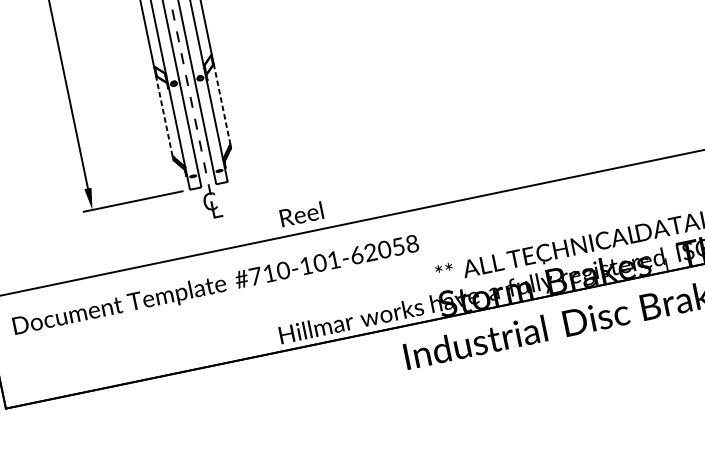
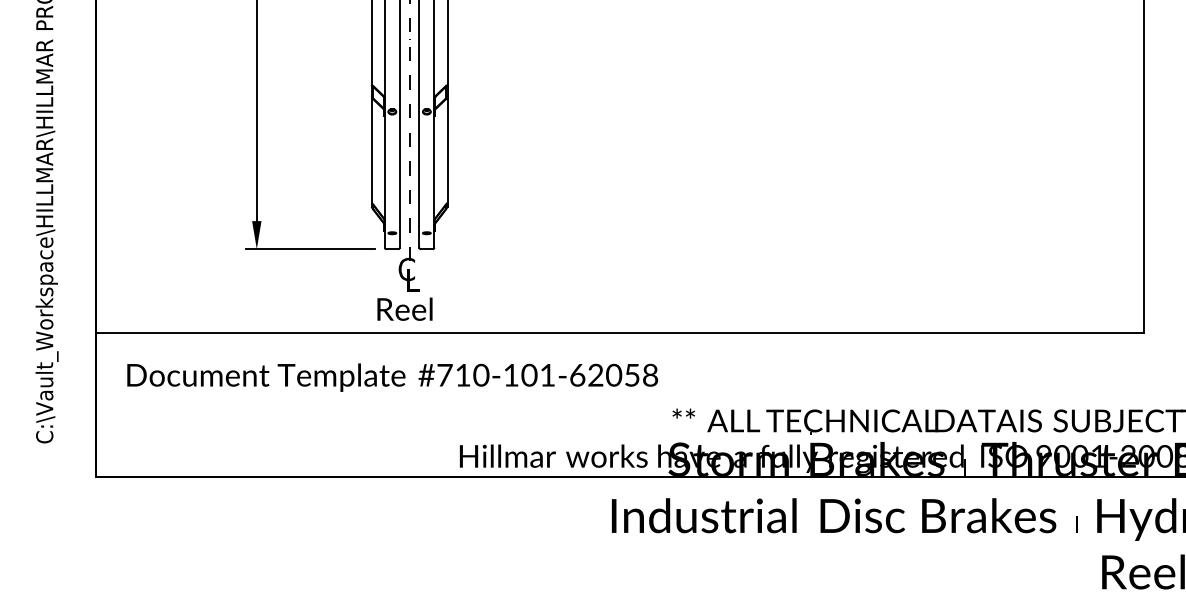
line: (222, 103) -> (447, 149), dashed -> solid
line: (164, 116) -> (371, 150), dashed -> solid
text: (301, 213) -> (404, 308), moved

